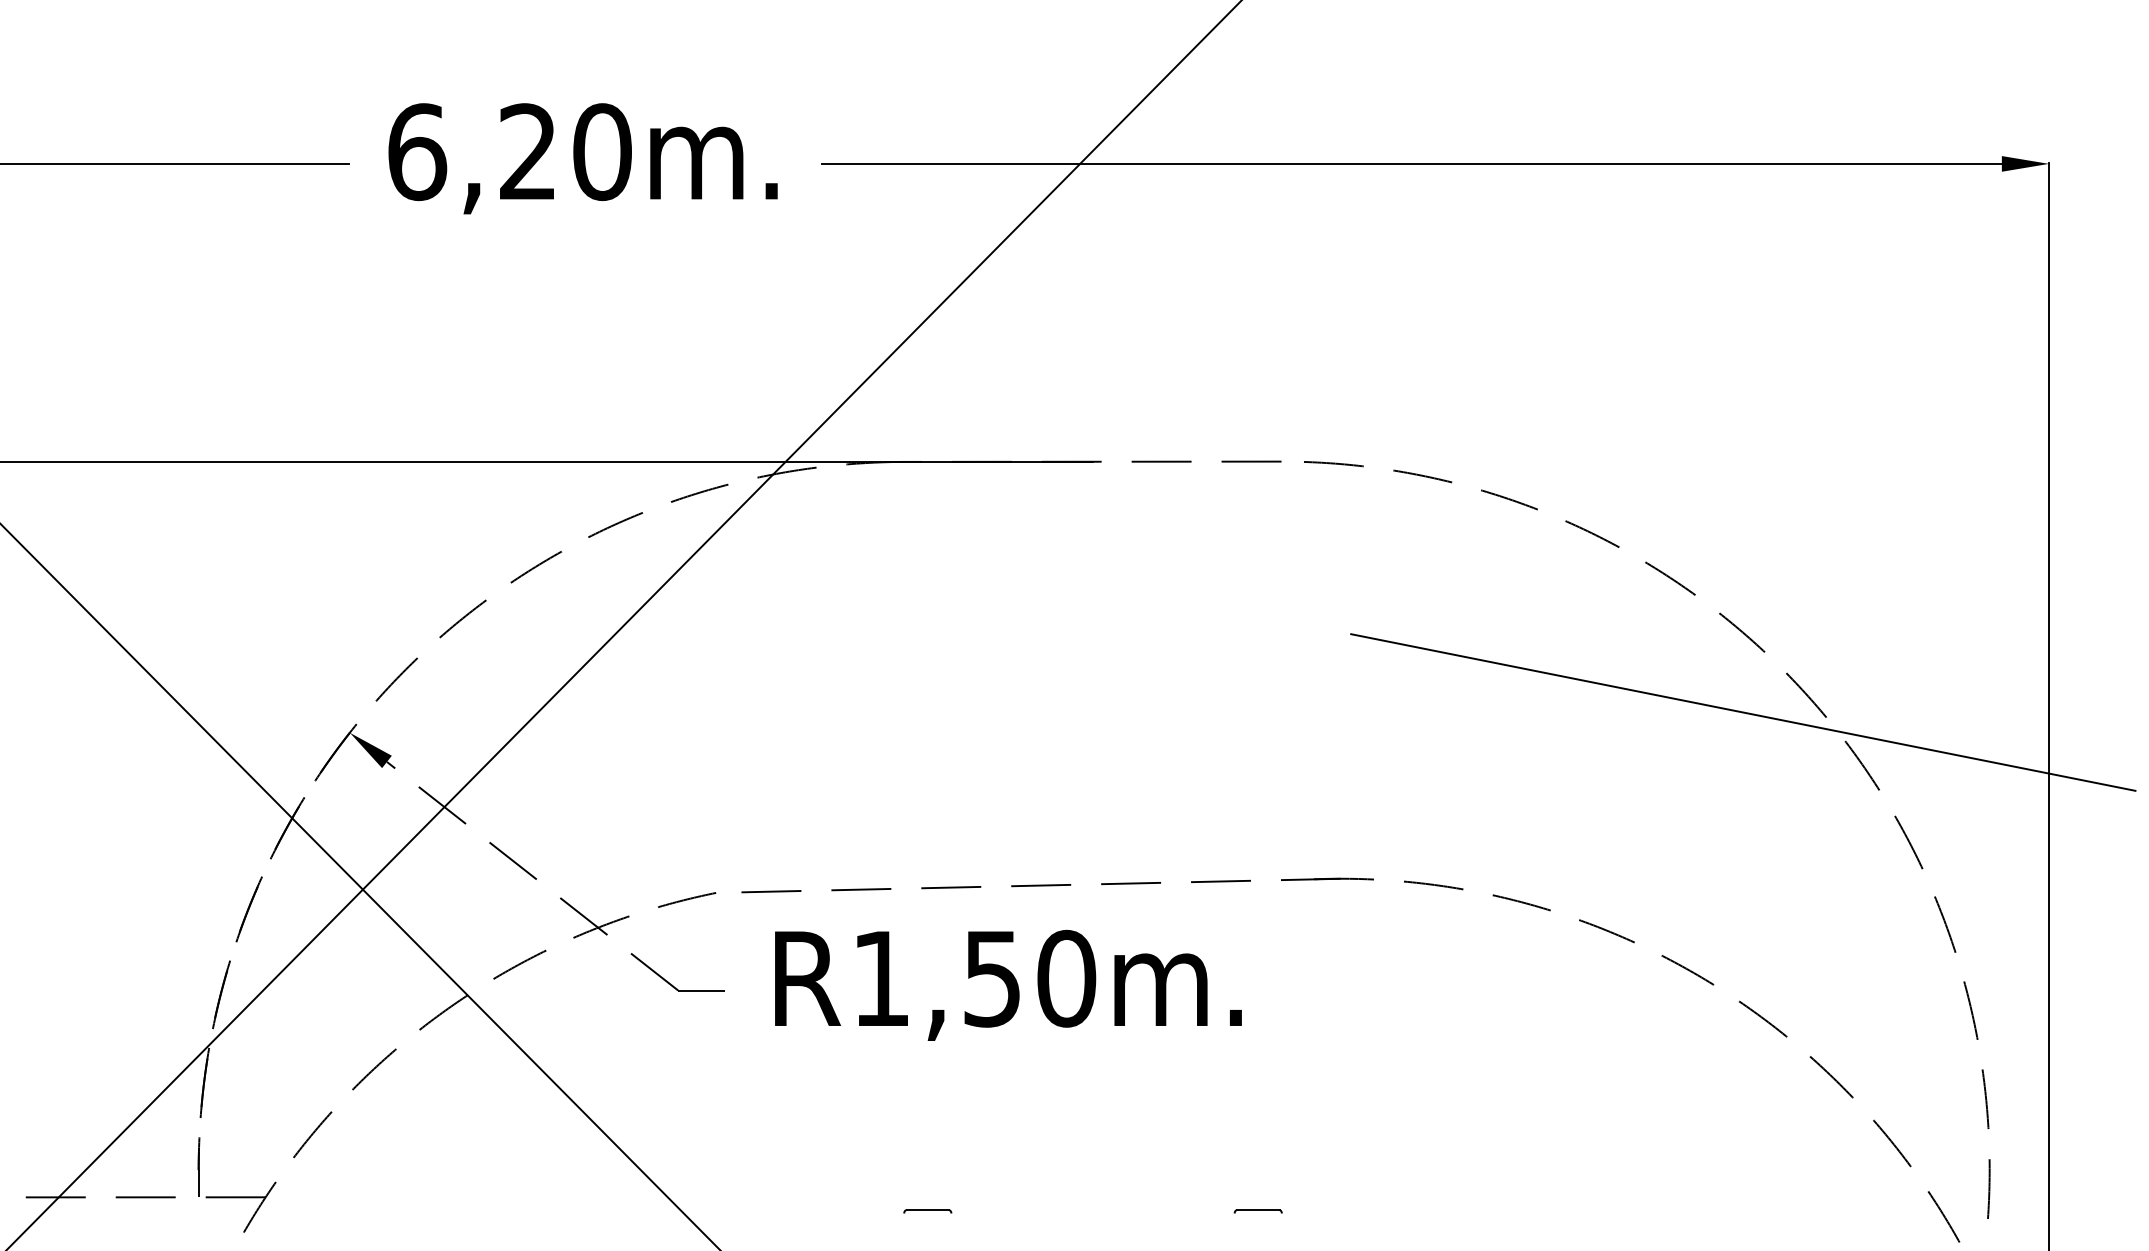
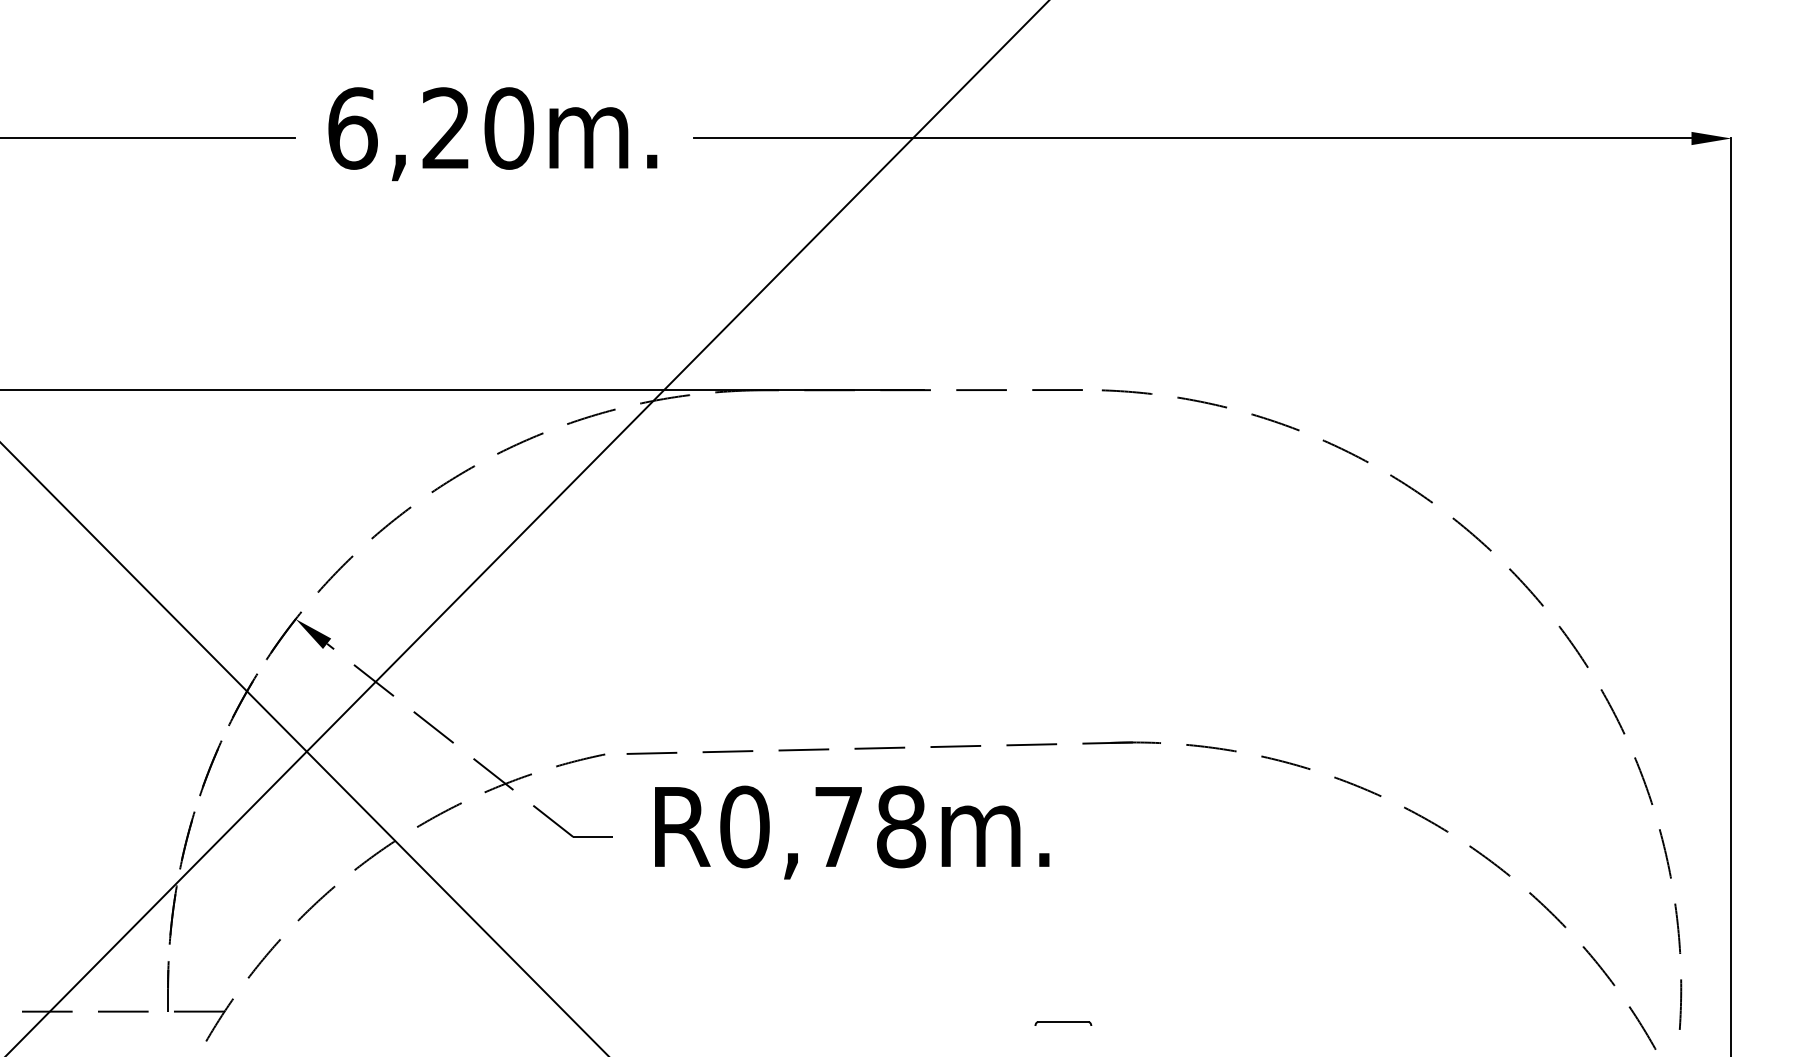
line: (1742, 711) -> (1472, 601), removed
text: (974, 978) -> (823, 826), R1,50m. -> R0,78m.
part: (927, 1211) -> (783, 1023), removed
part: (1257, 1211) -> (1062, 1023), size x1.4

